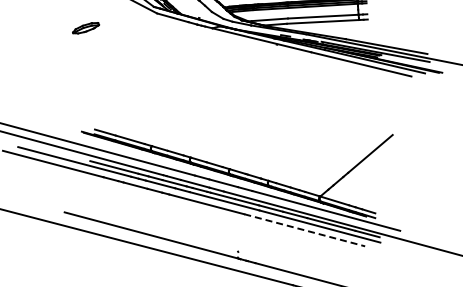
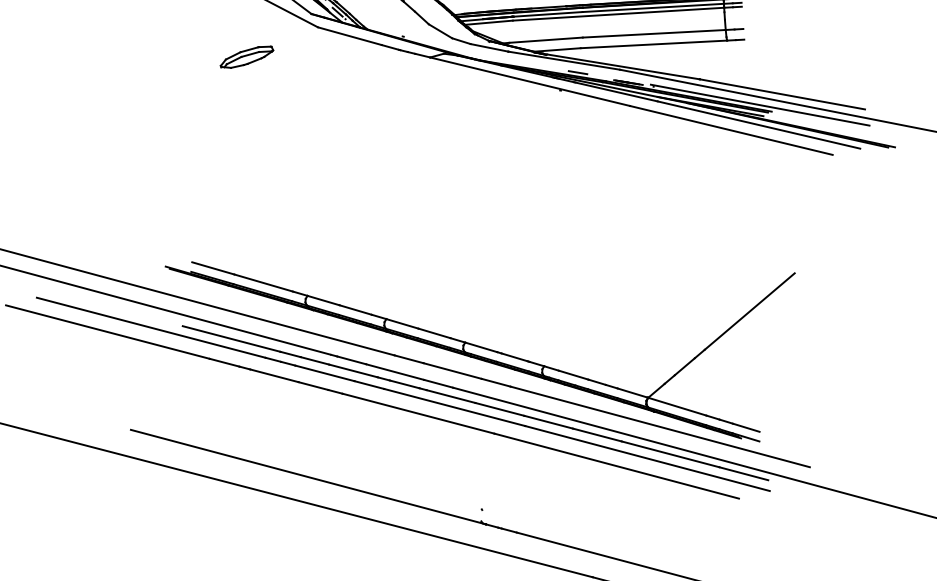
part: (86, 28) -> (247, 57), moved
line: (304, 230) -> (616, 466), dashed -> solid

